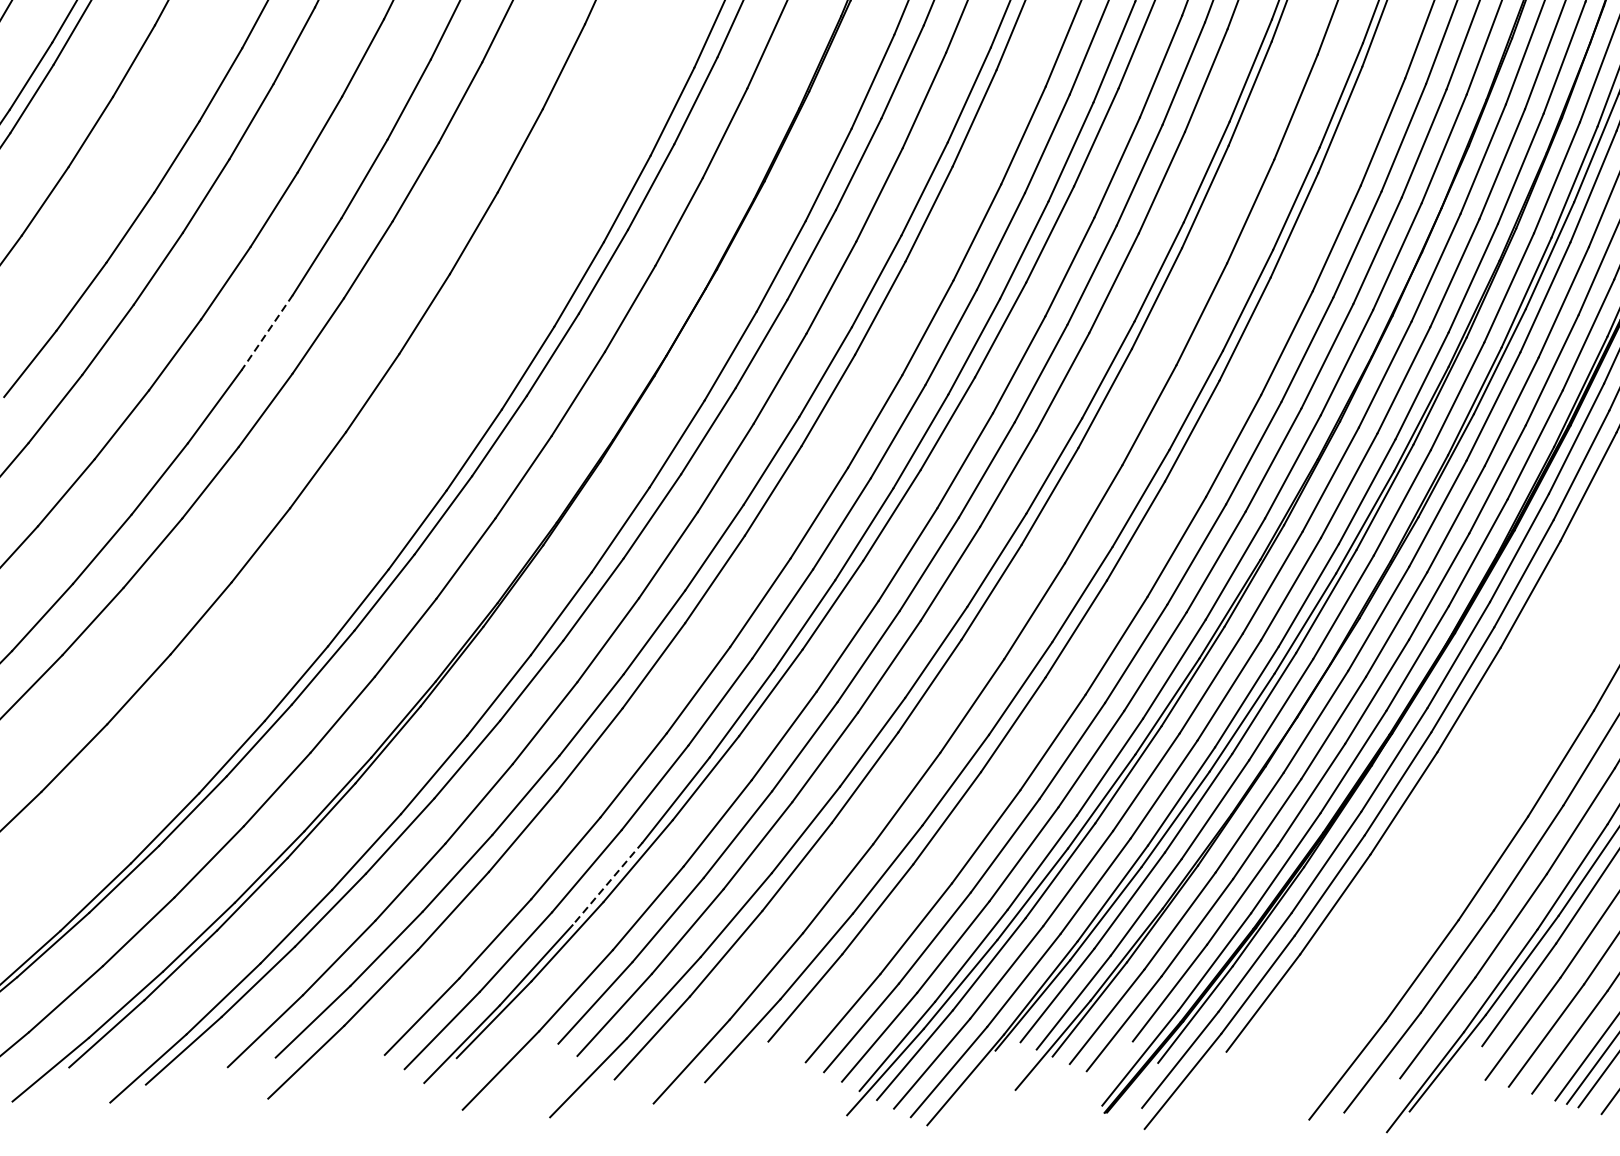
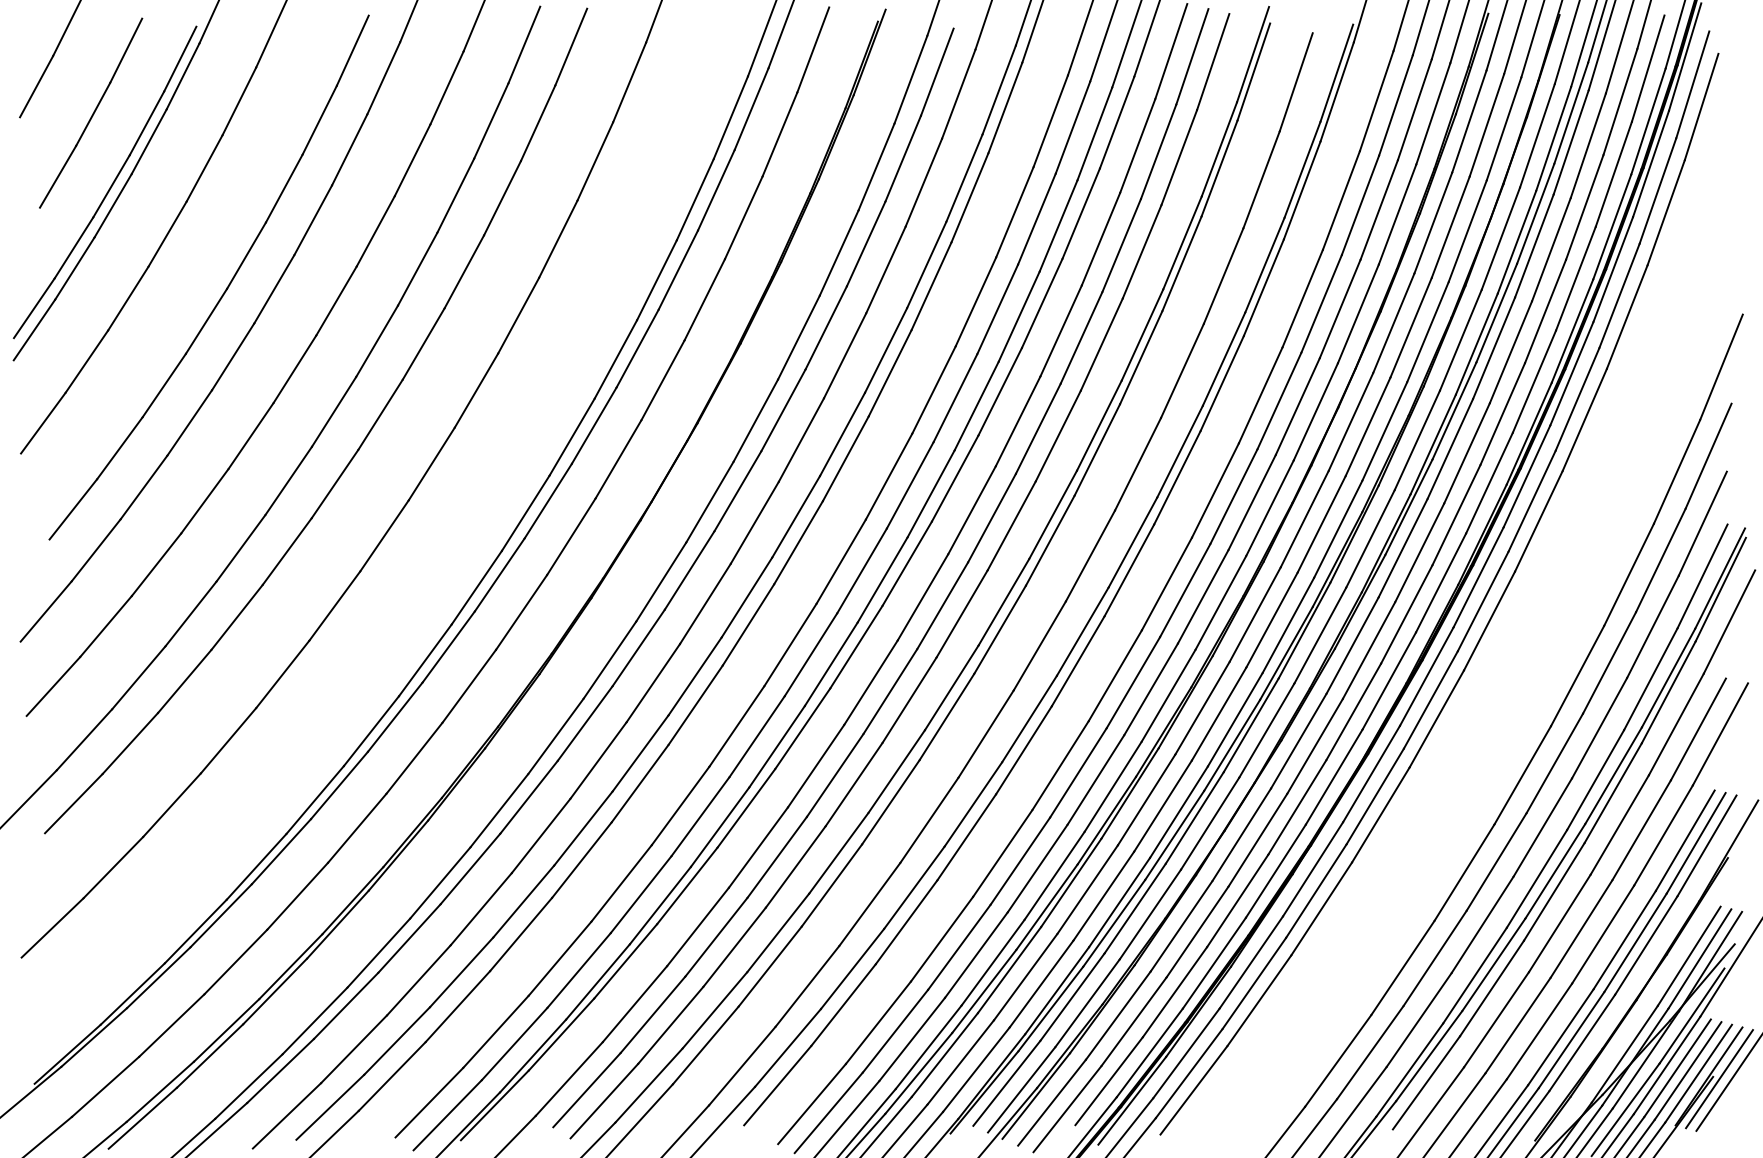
line: (267, 333) -> (288, 481), dashed -> solid
line: (607, 884) -> (597, 982), dashed -> solid

